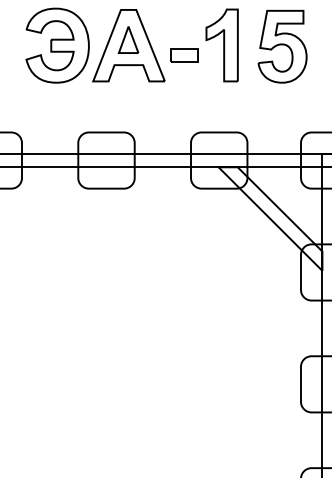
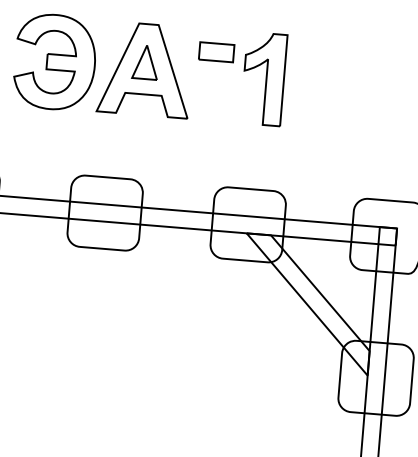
part: (282, 46) -> (340, 86), removed
part: (184, 55) -> (216, 52), moved

